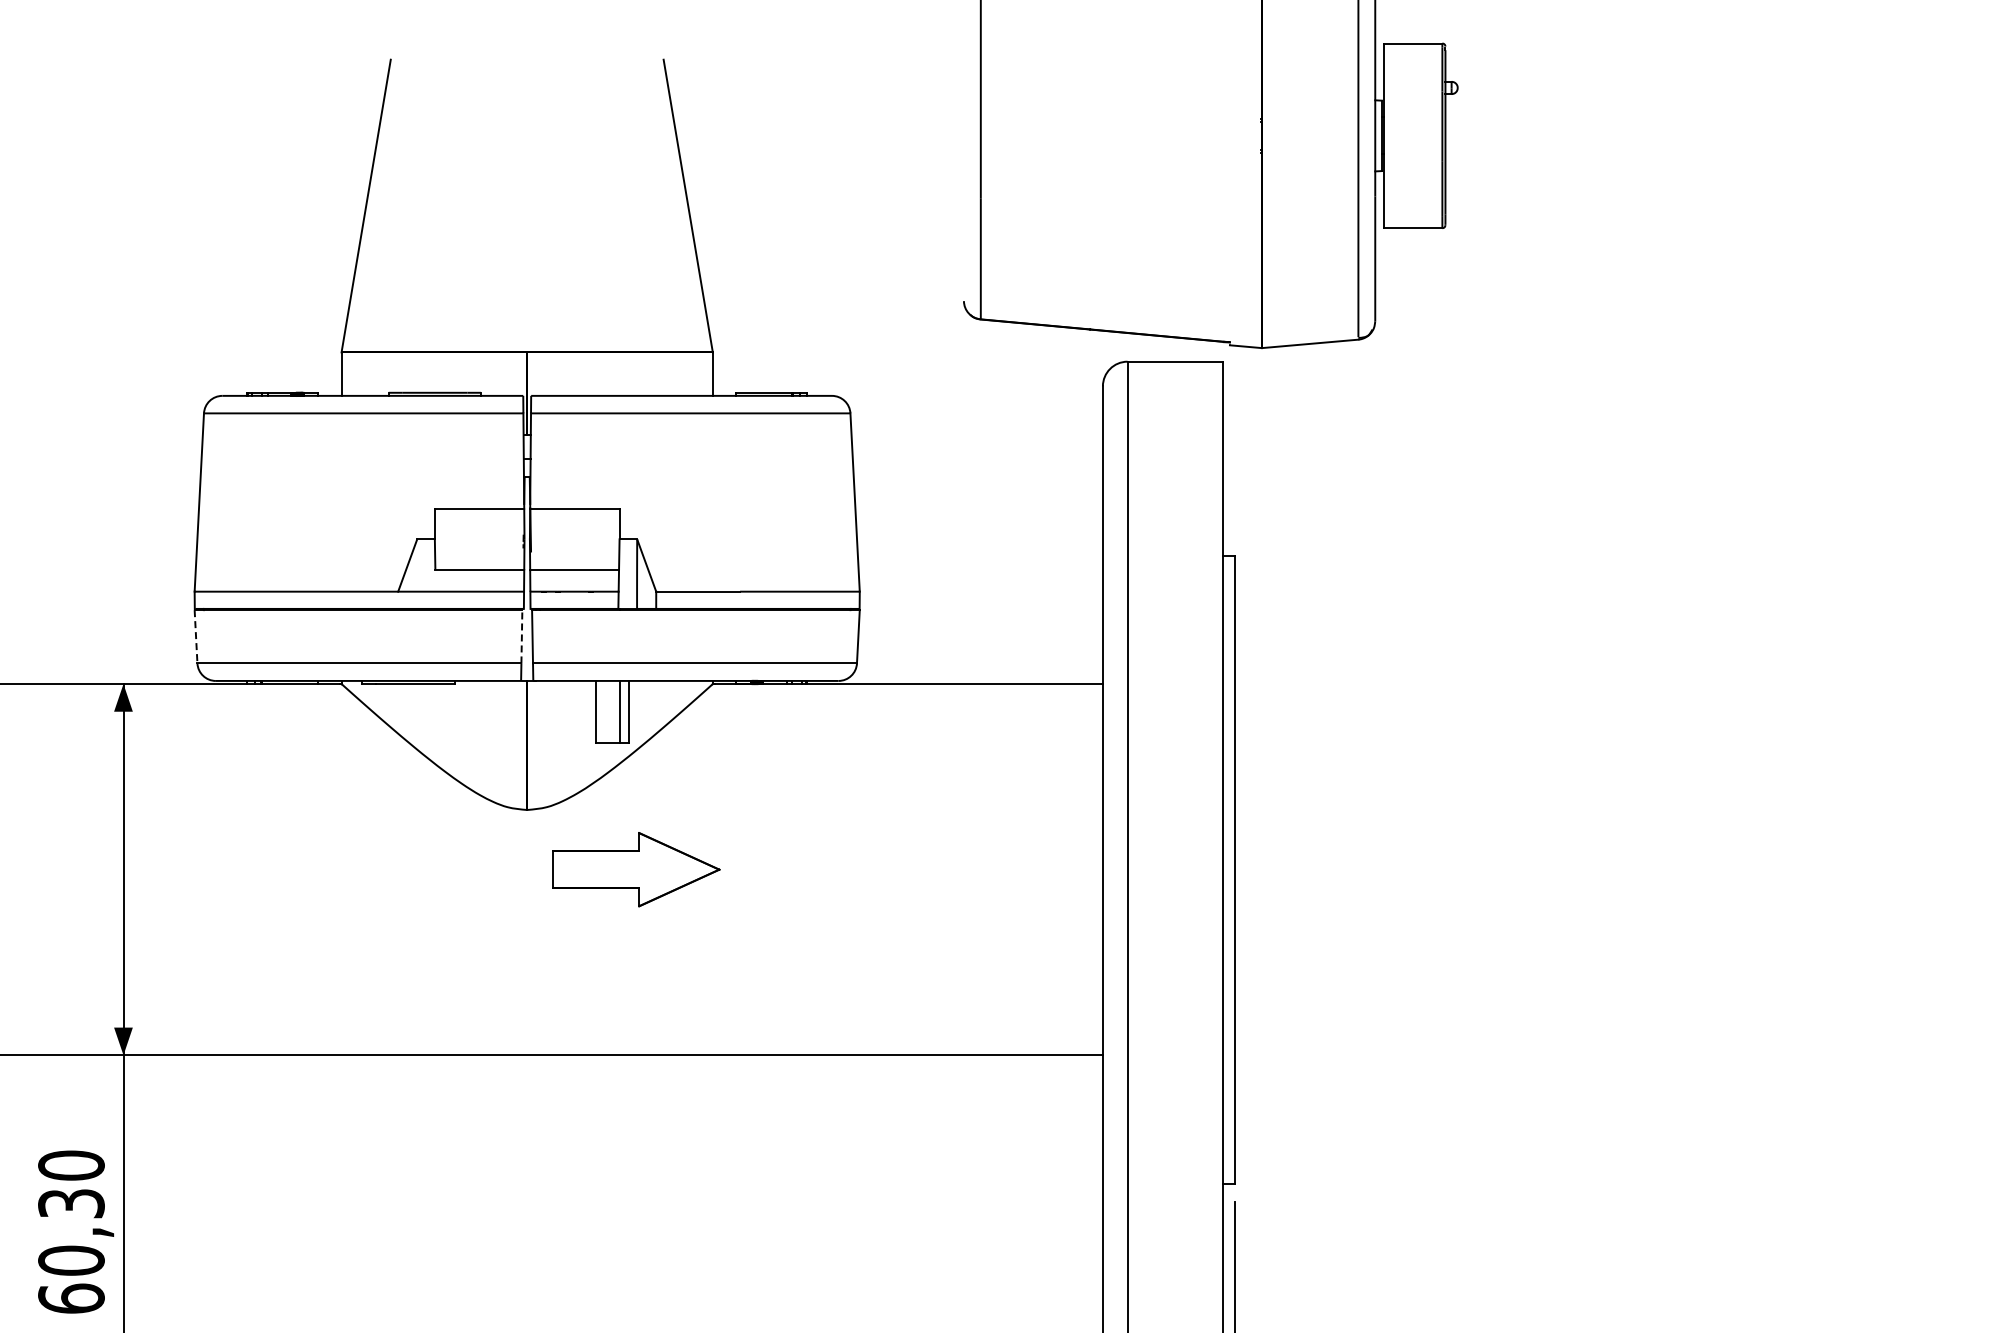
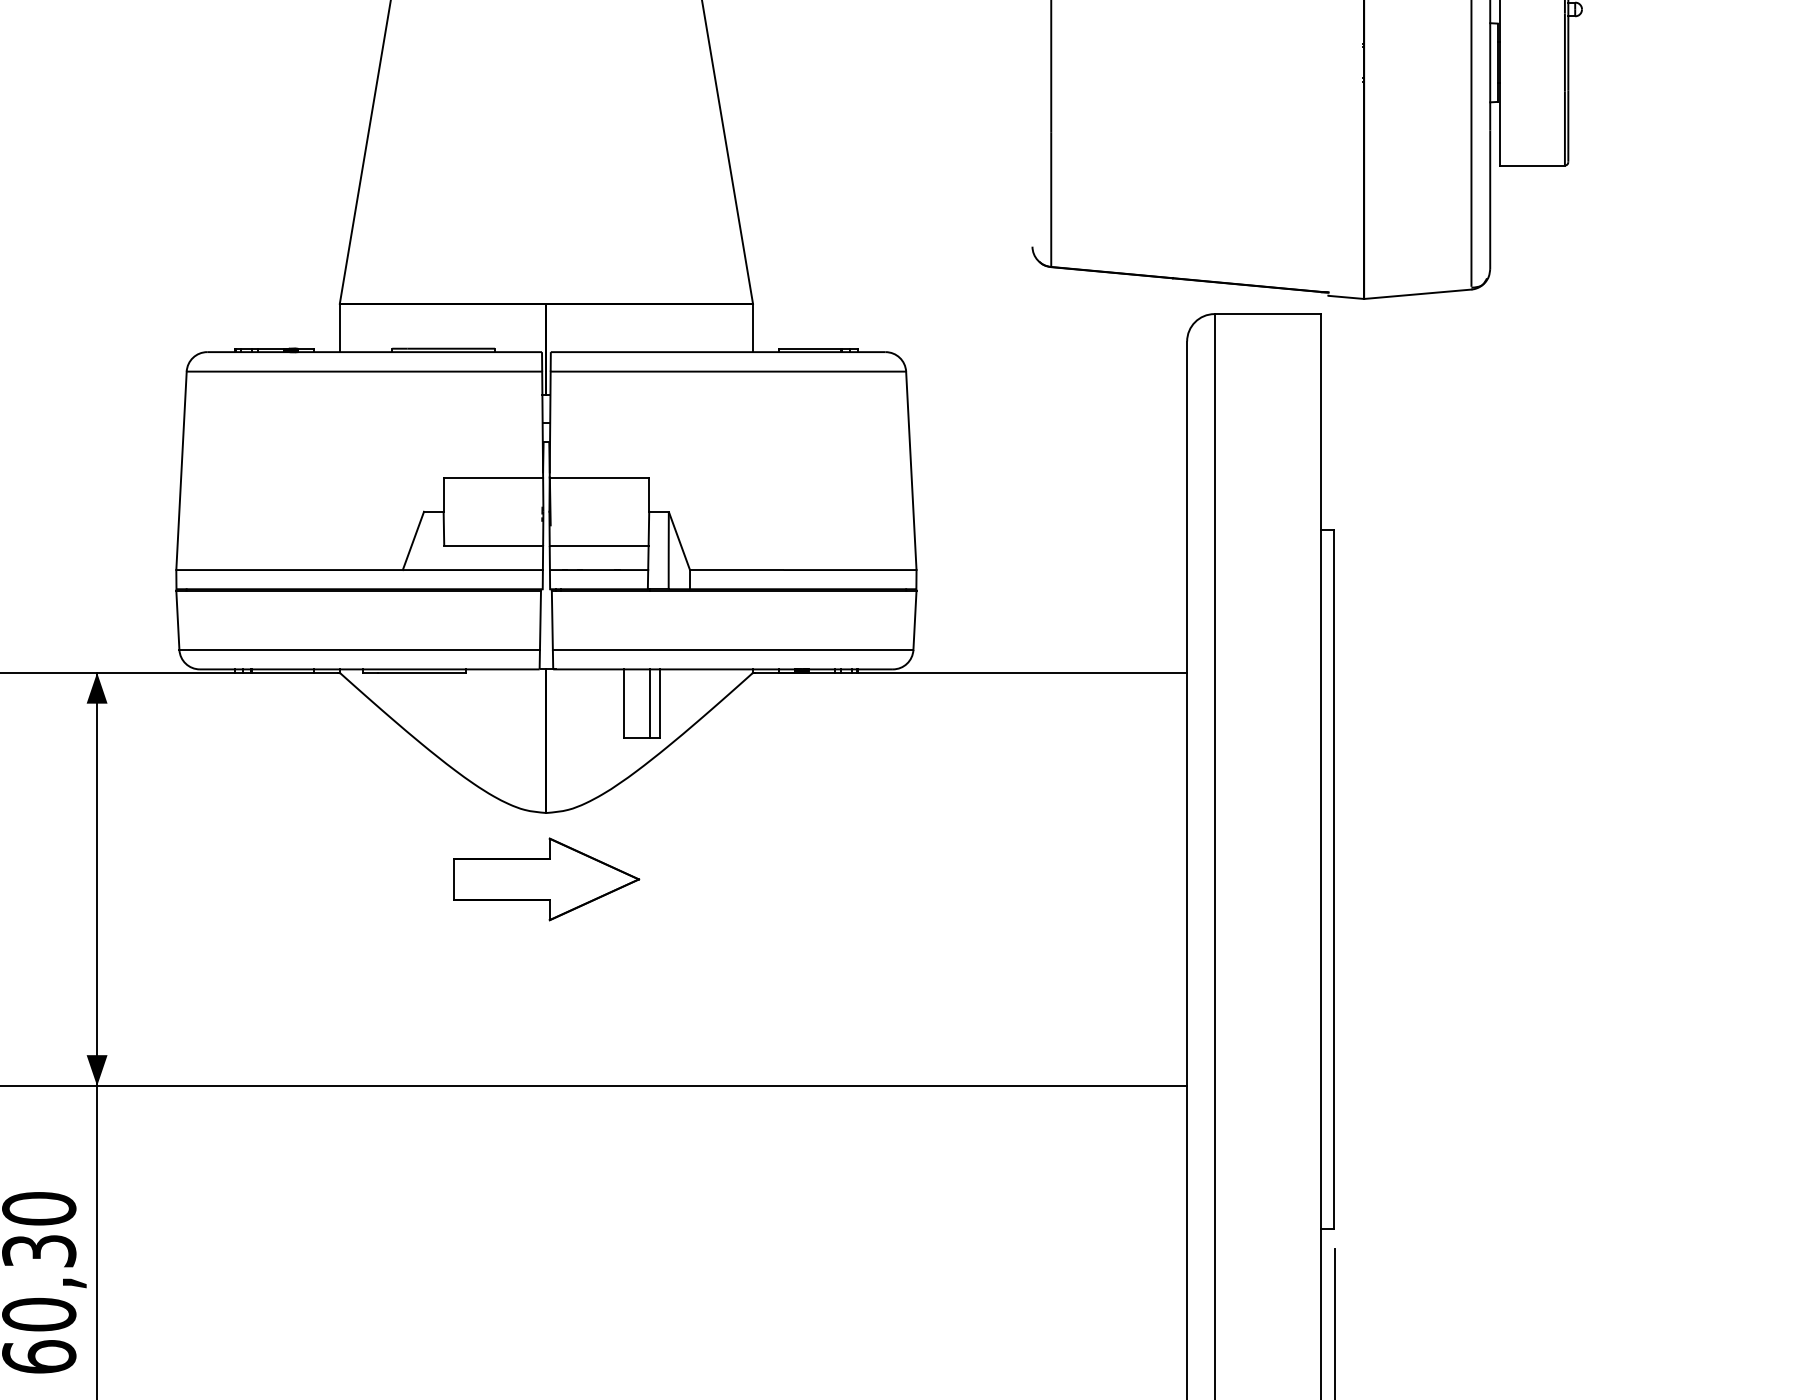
line: (196, 636) -> (178, 619), dashed -> solid
line: (521, 636) -> (540, 619), dashed -> solid
part: (636, 869) -> (546, 879), moved

